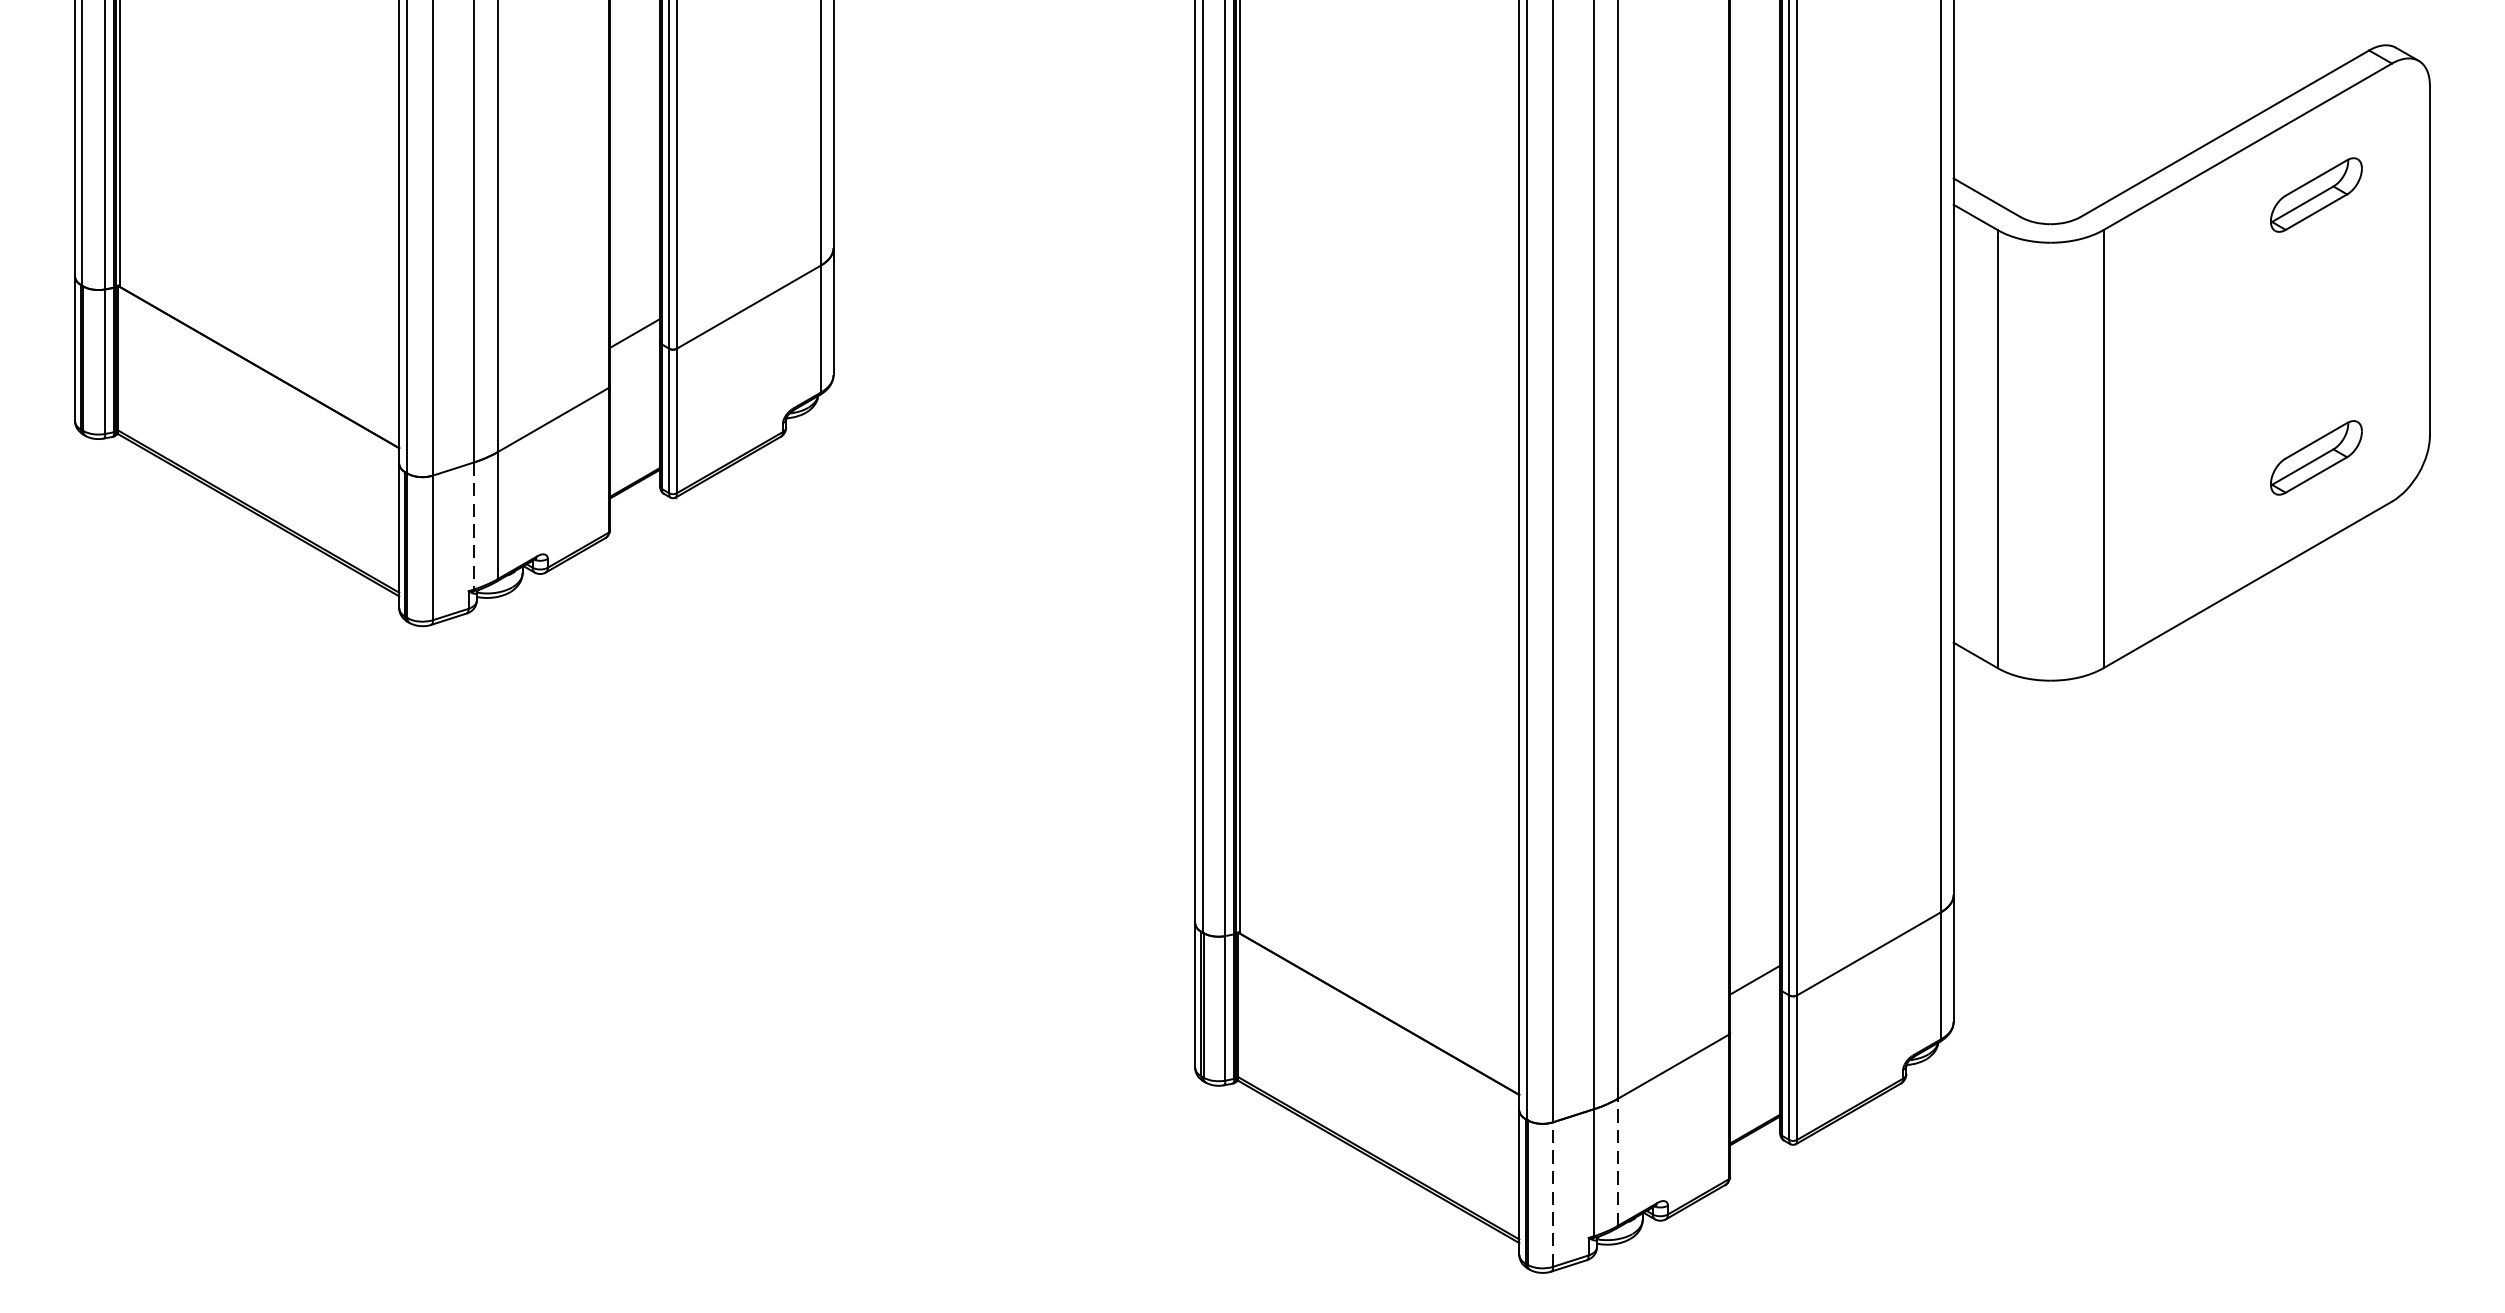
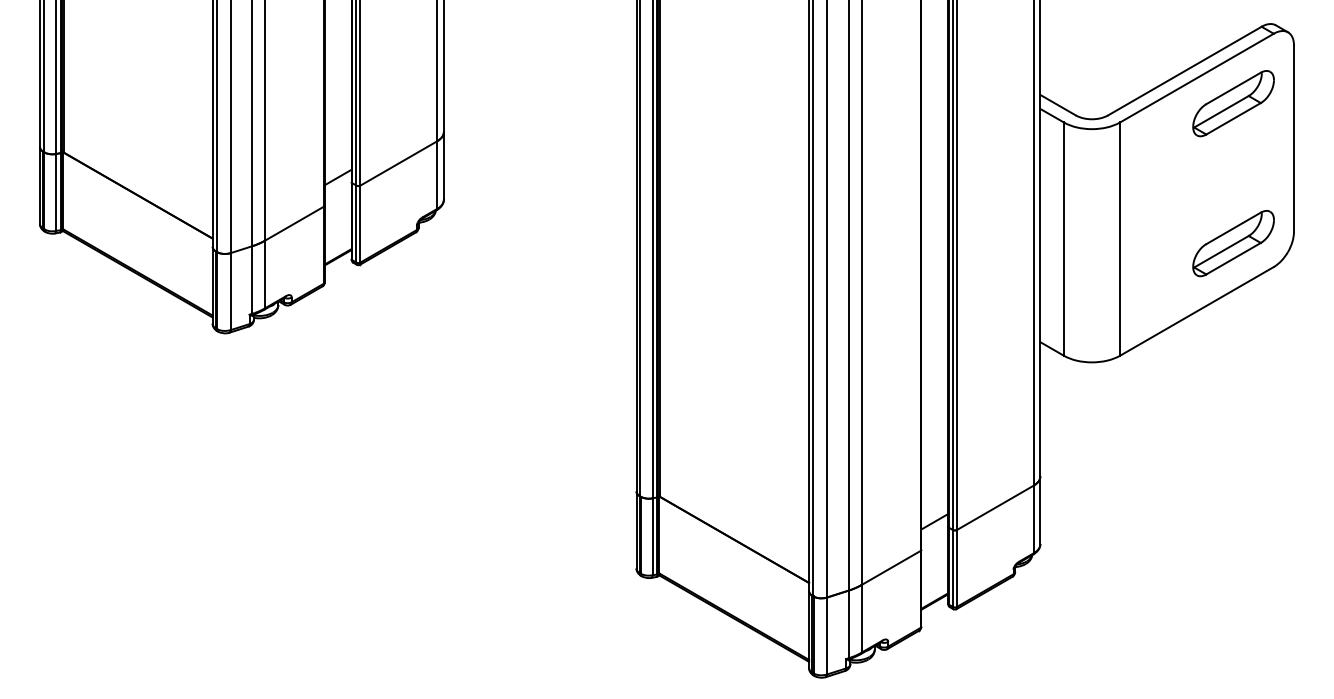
part: (2316, 194) -> (1233, 103), size x1.67
part: (2316, 457) -> (1233, 243), size x1.67
line: (474, 526) -> (252, 280), dashed -> solid
line: (1617, 1161) -> (861, 618), dashed -> solid
line: (1553, 1193) -> (827, 635), dashed -> solid

